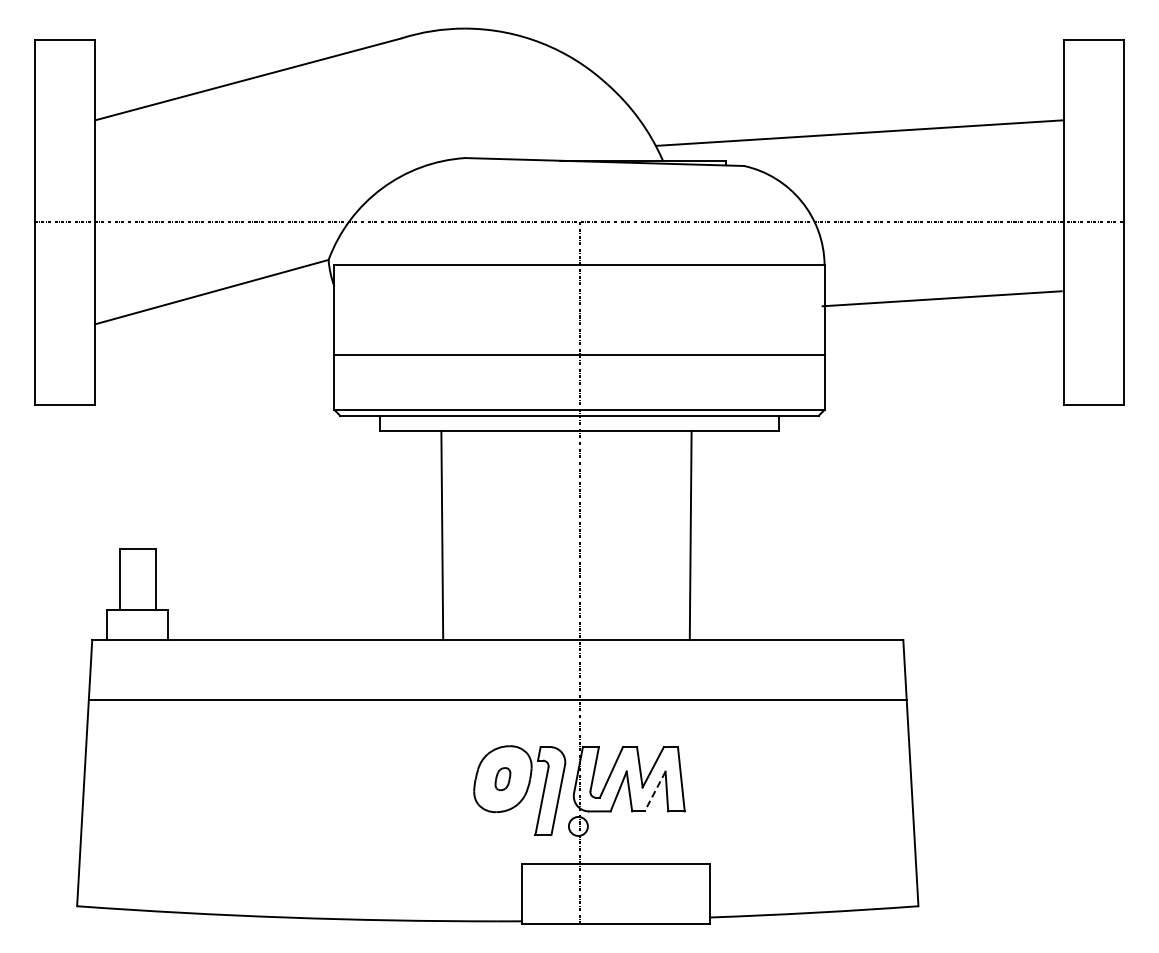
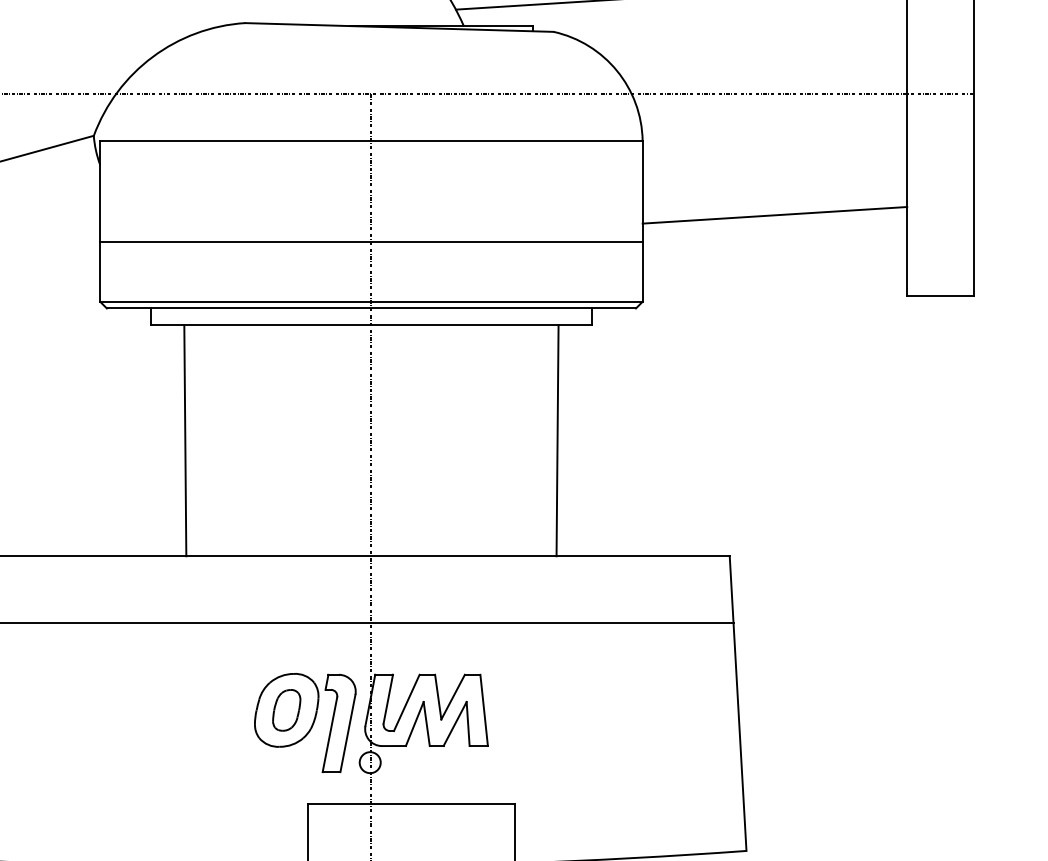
line: (941, 298) -> (774, 215), moved
line: (442, 535) -> (185, 440), moved
line: (690, 535) -> (557, 440), moved
part: (502, 778) -> (286, 709), size x1.67
line: (654, 791) -> (454, 723), dashed -> solid

